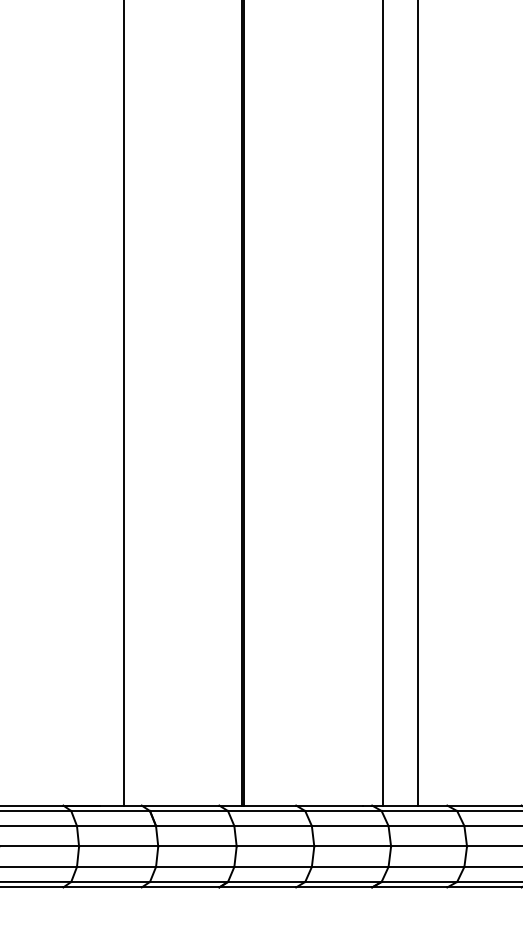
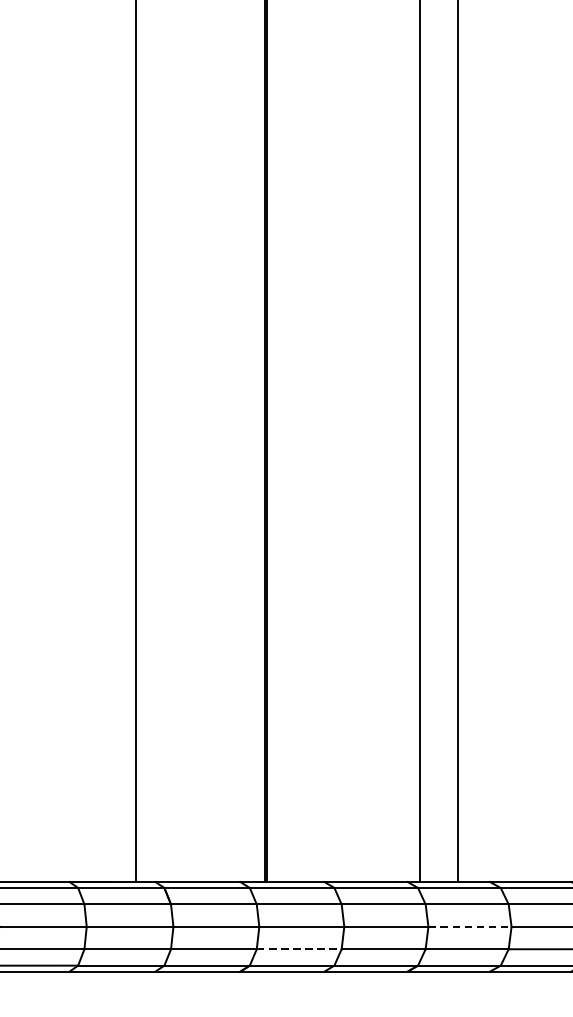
line: (429, 846) -> (470, 926), solid -> dashed
line: (273, 866) -> (299, 948), solid -> dashed

